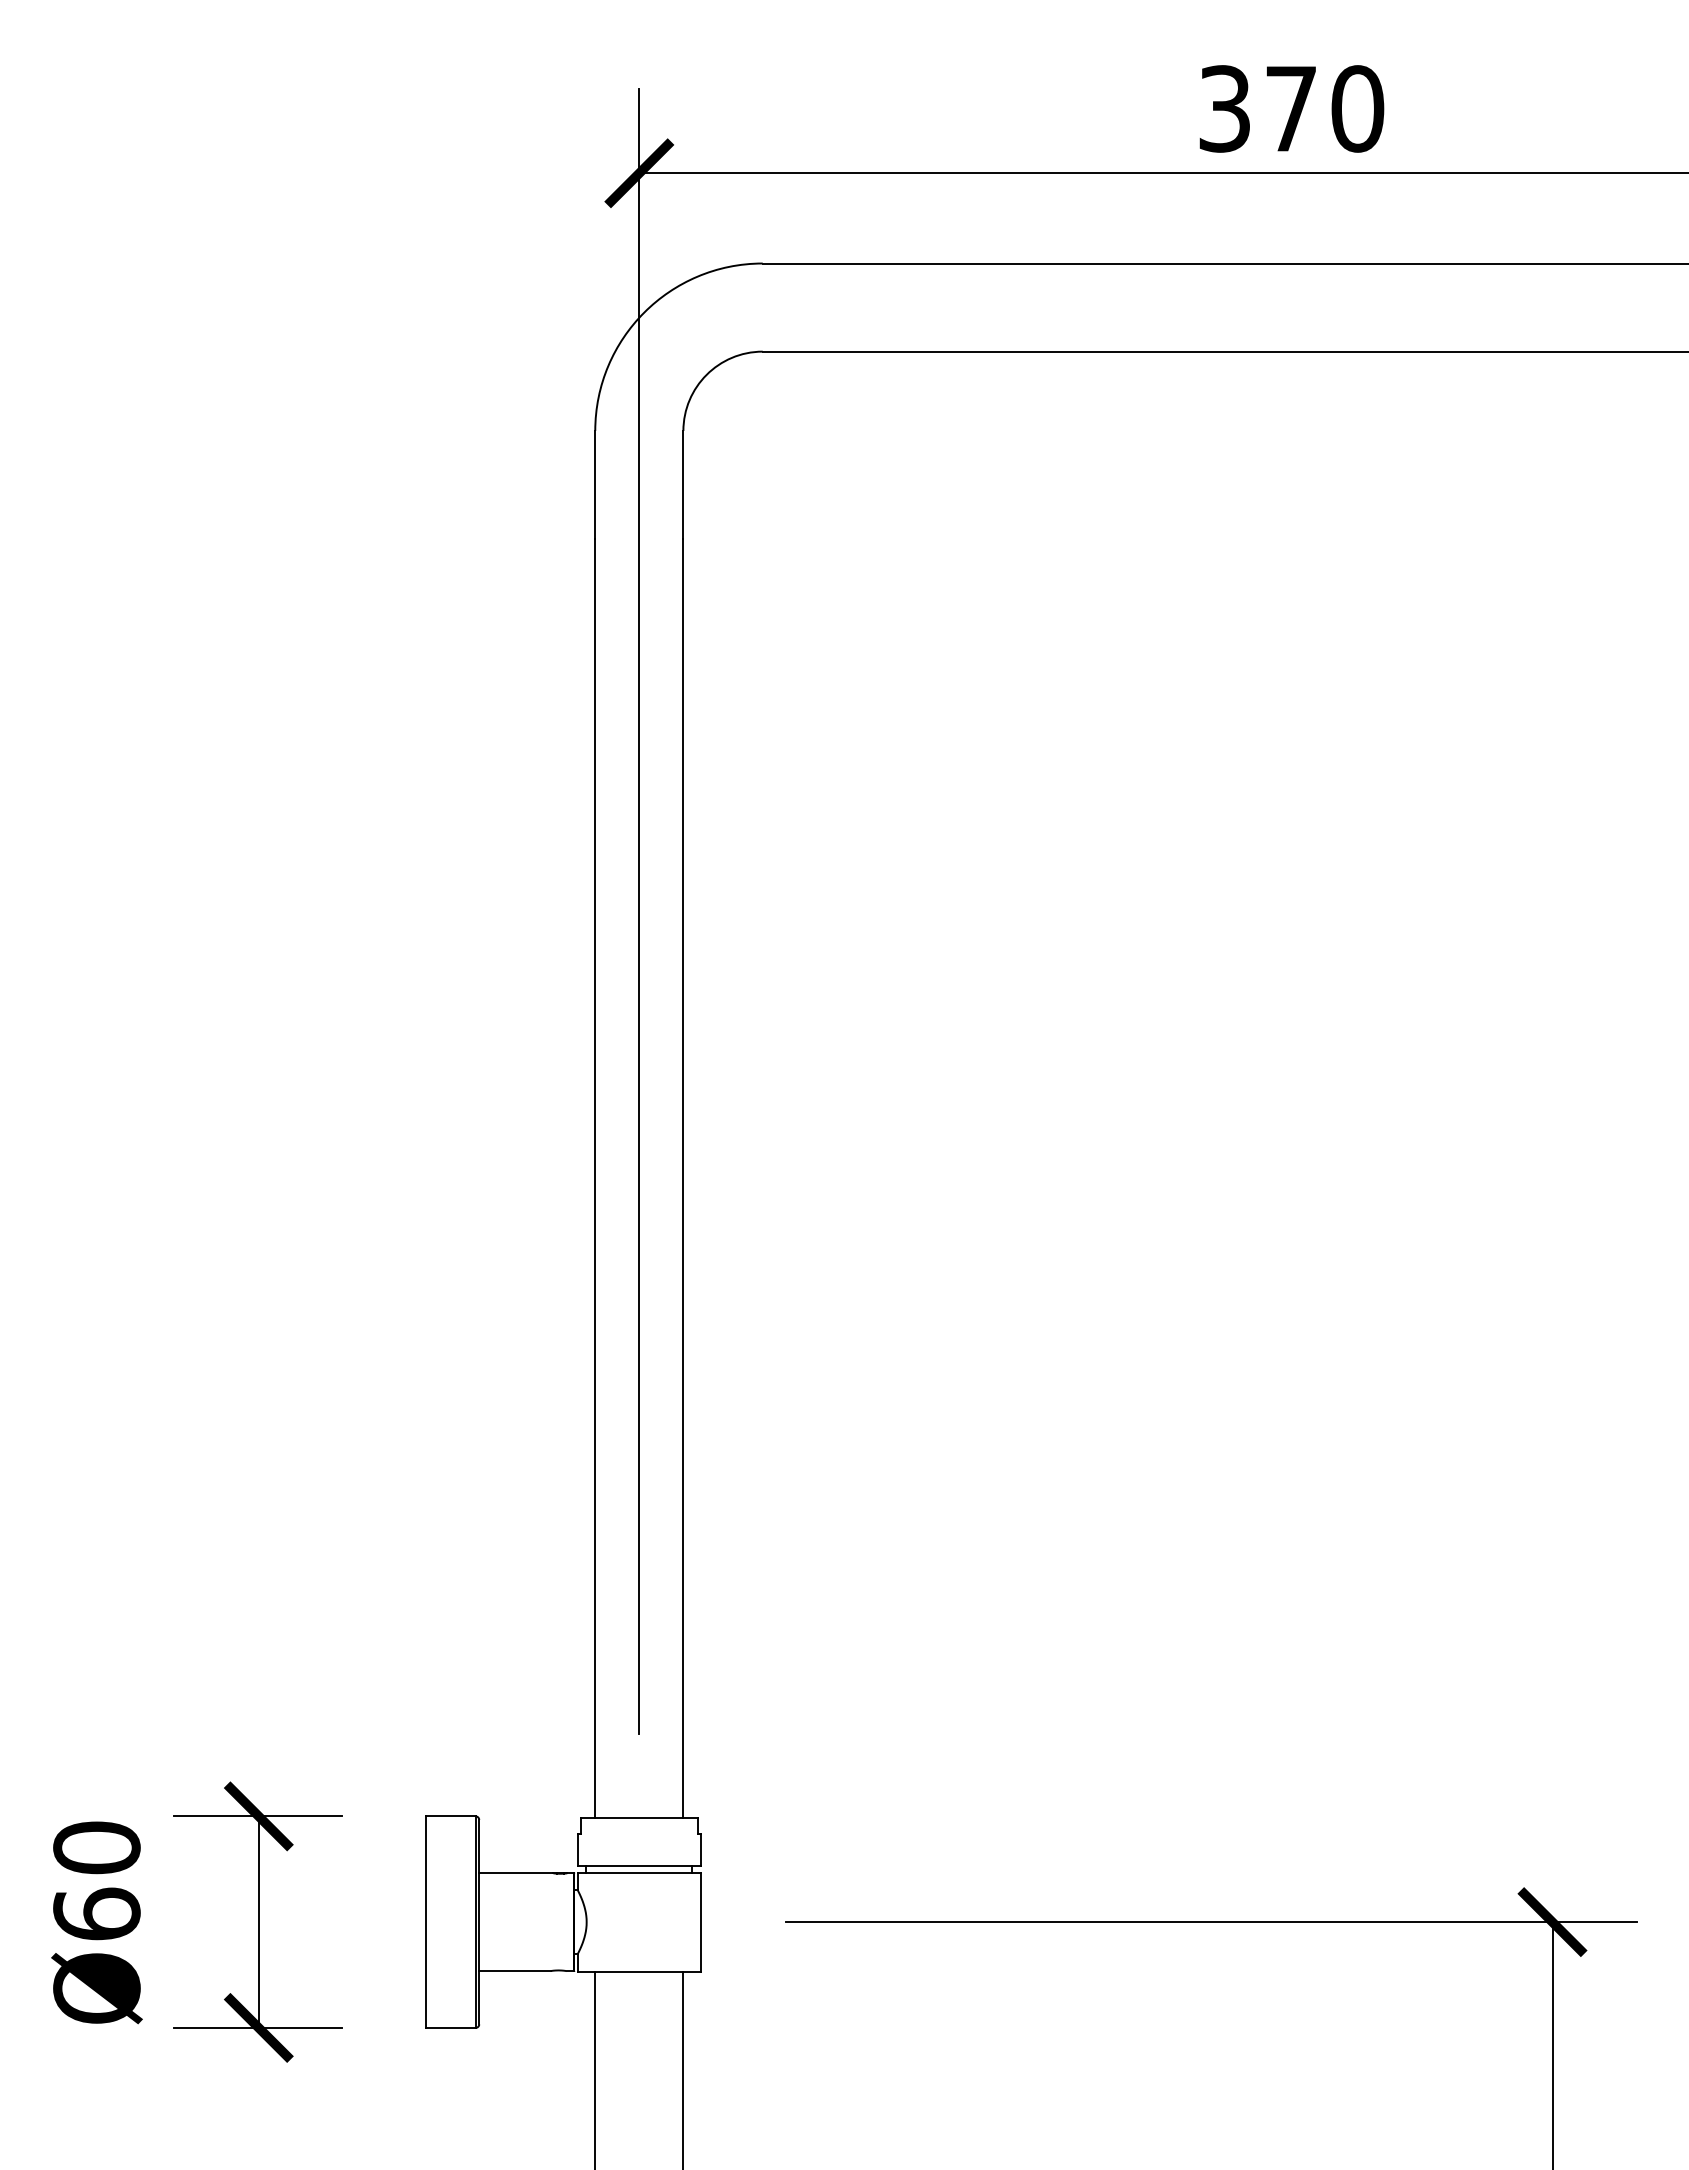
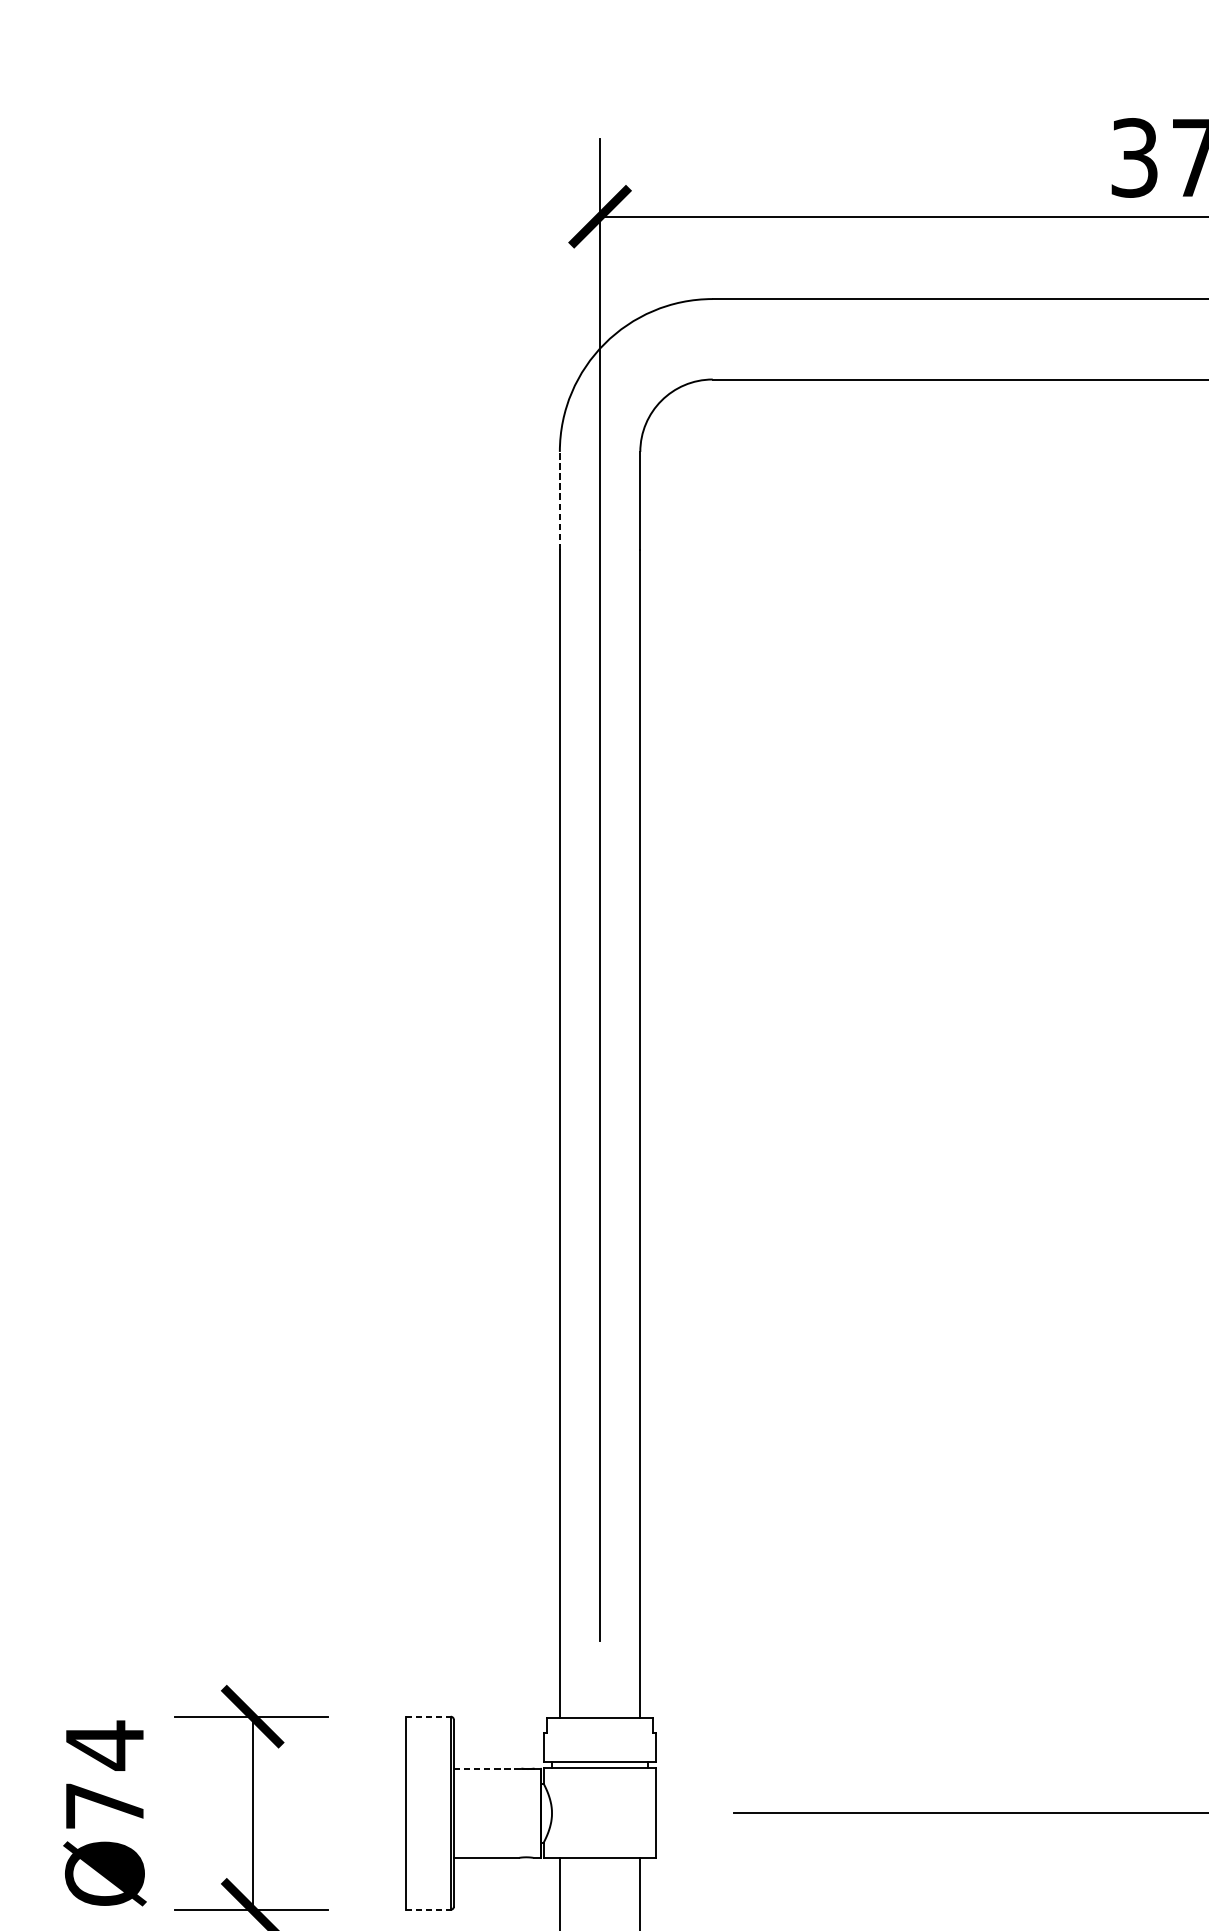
line: (595, 484) -> (560, 500), solid -> dashed
line: (451, 1816) -> (428, 1716), solid -> dashed
line: (516, 1873) -> (487, 1768), solid -> dashed
text: (96, 1880) -> (104, 1775), Ø60 -> Ø74
line: (451, 2027) -> (428, 1909), solid -> dashed

